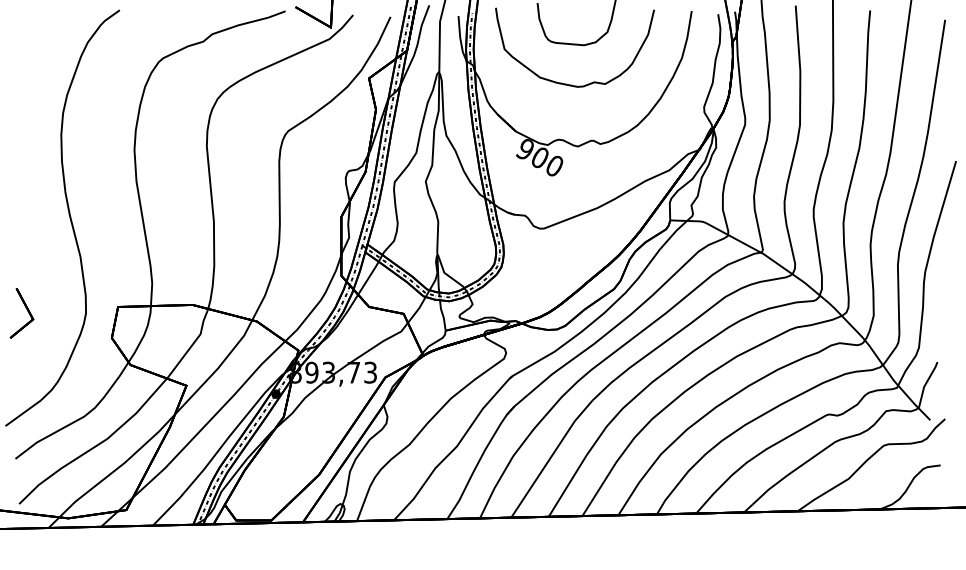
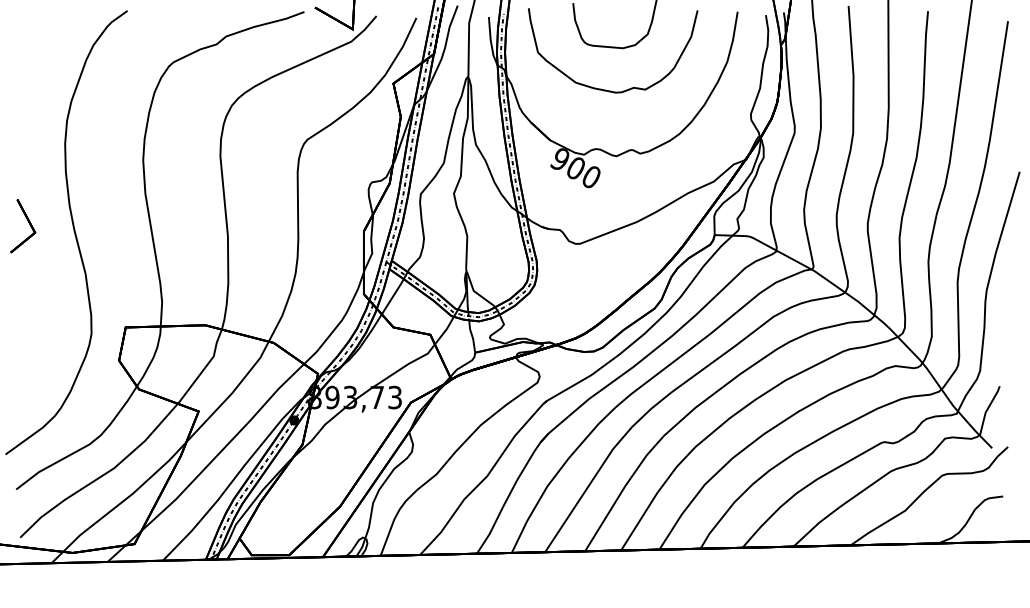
part: (22, 313) -> (23, 226), moved

